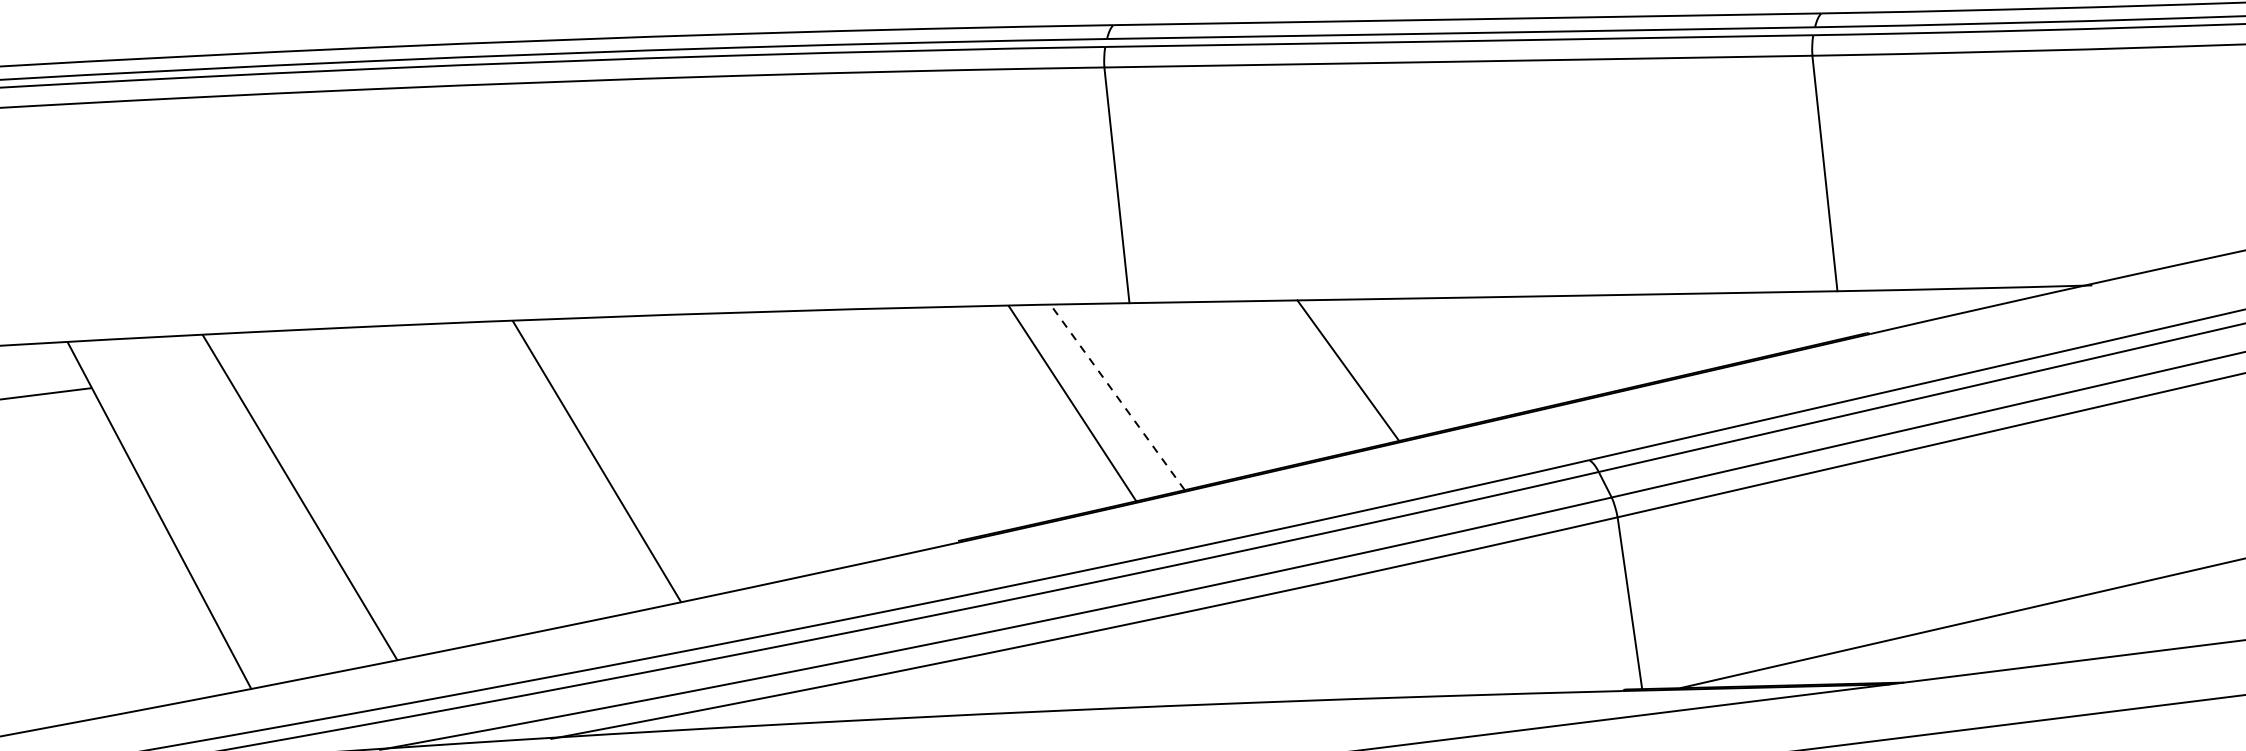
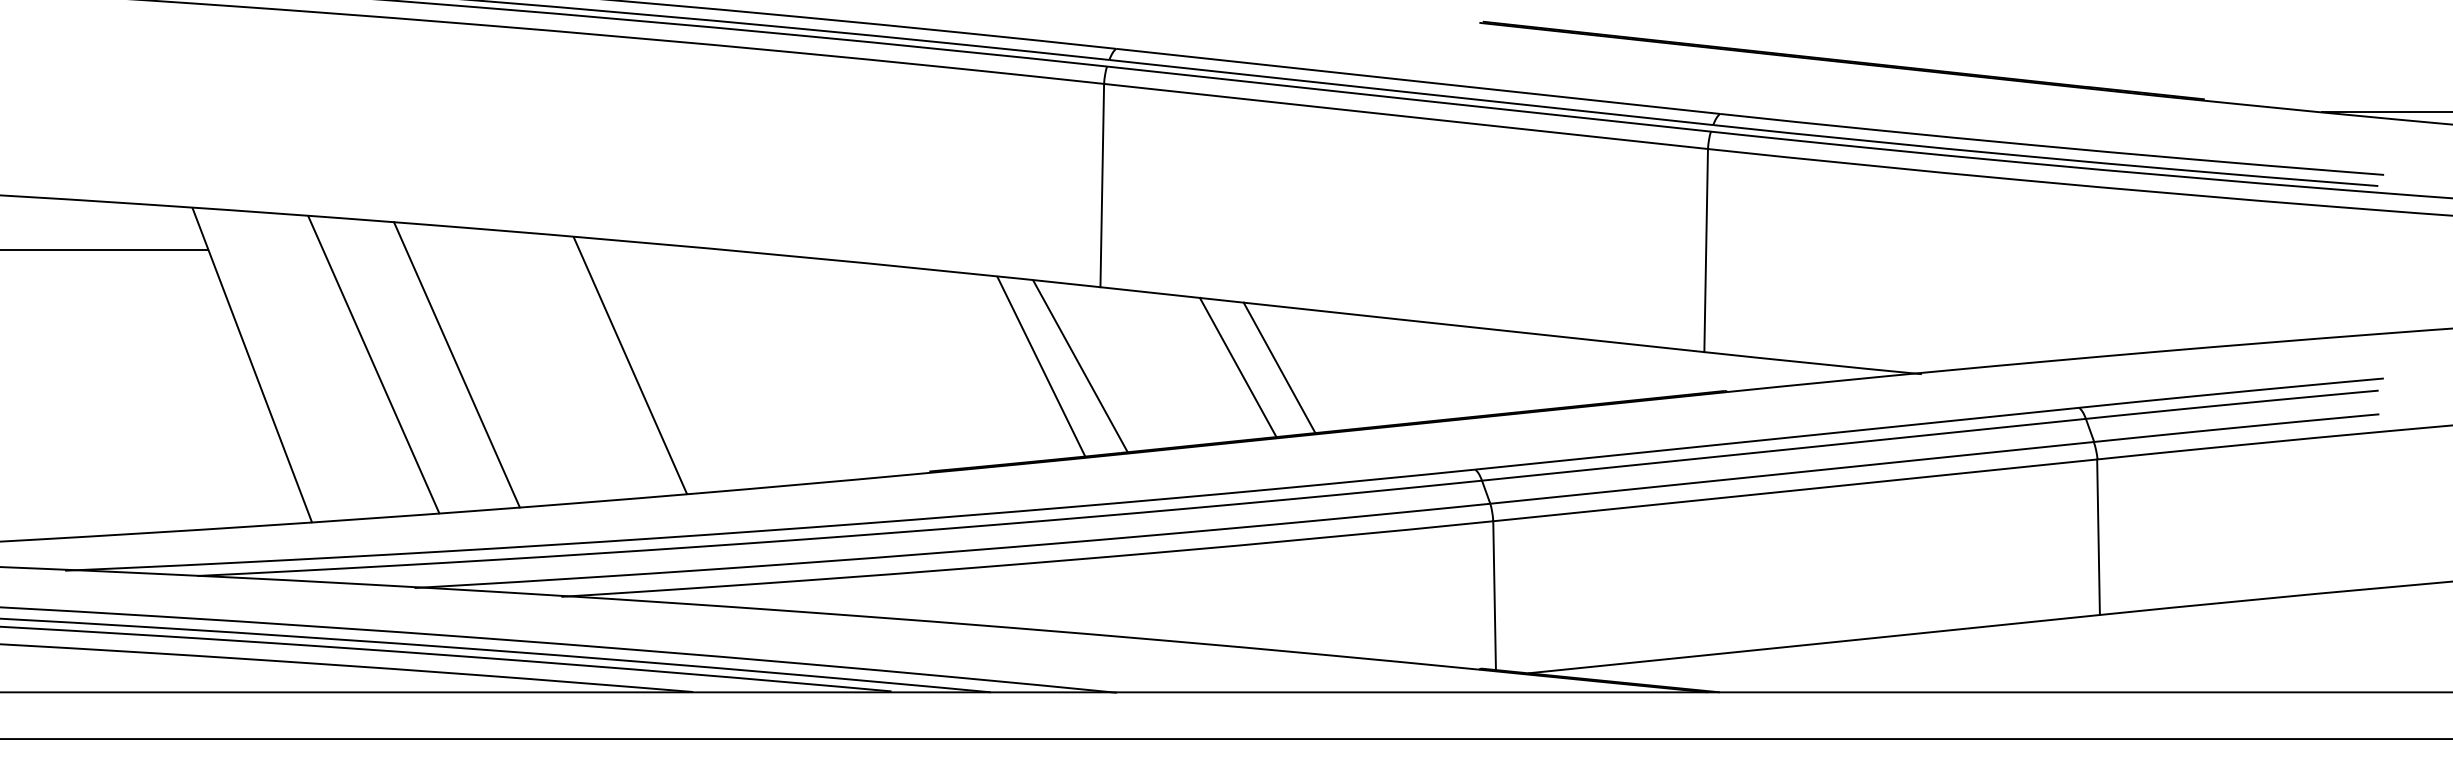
line: (1299, 375) -> (1237, 366), added
line: (1117, 397) -> (1080, 366), dashed -> solid
line: (395, 485) -> (456, 364), added

